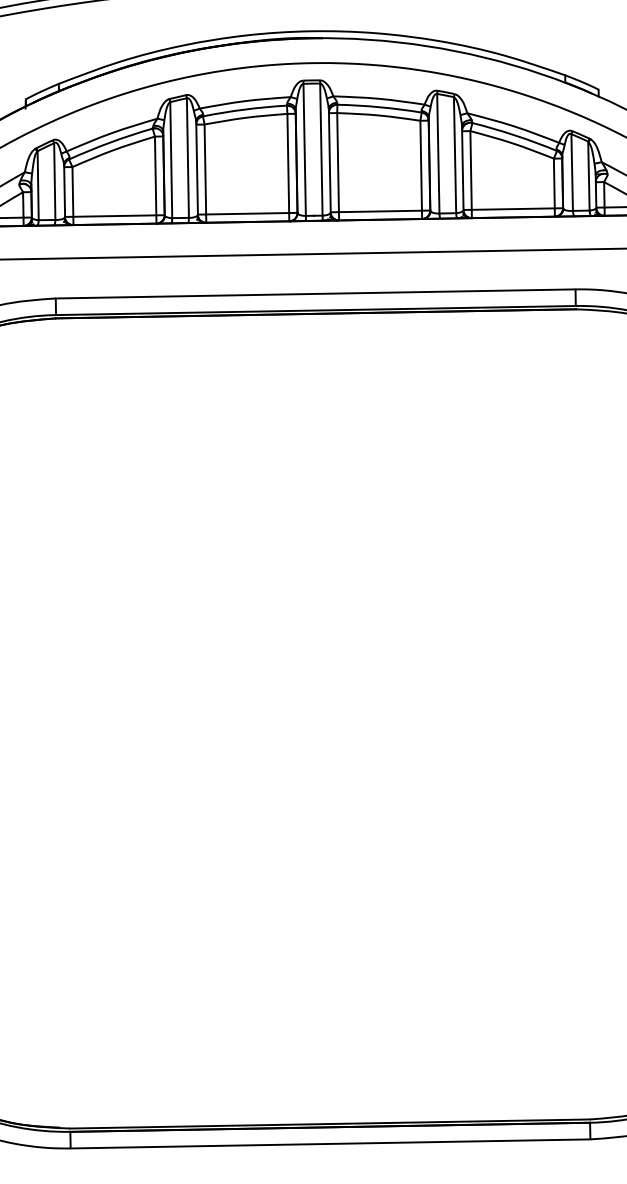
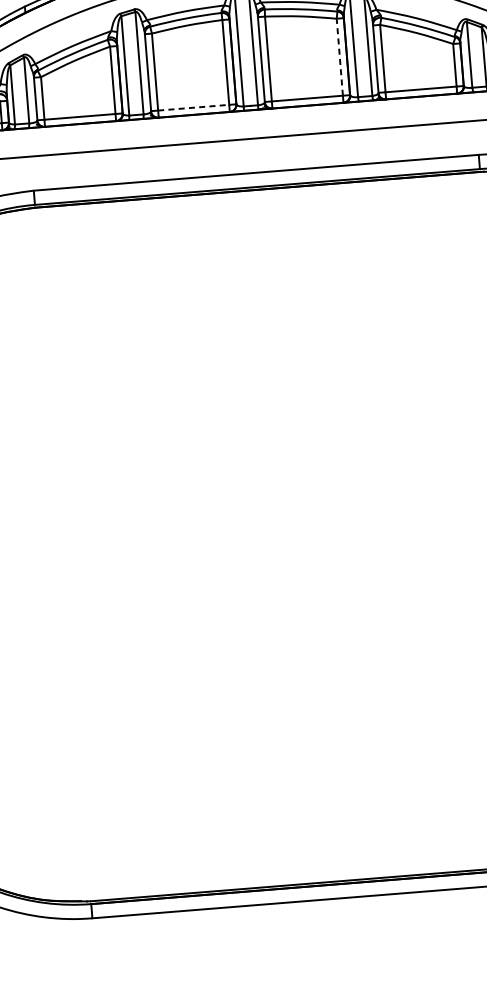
line: (421, 165) -> (340, 57), solid -> dashed
line: (247, 213) -> (193, 107), solid -> dashed

